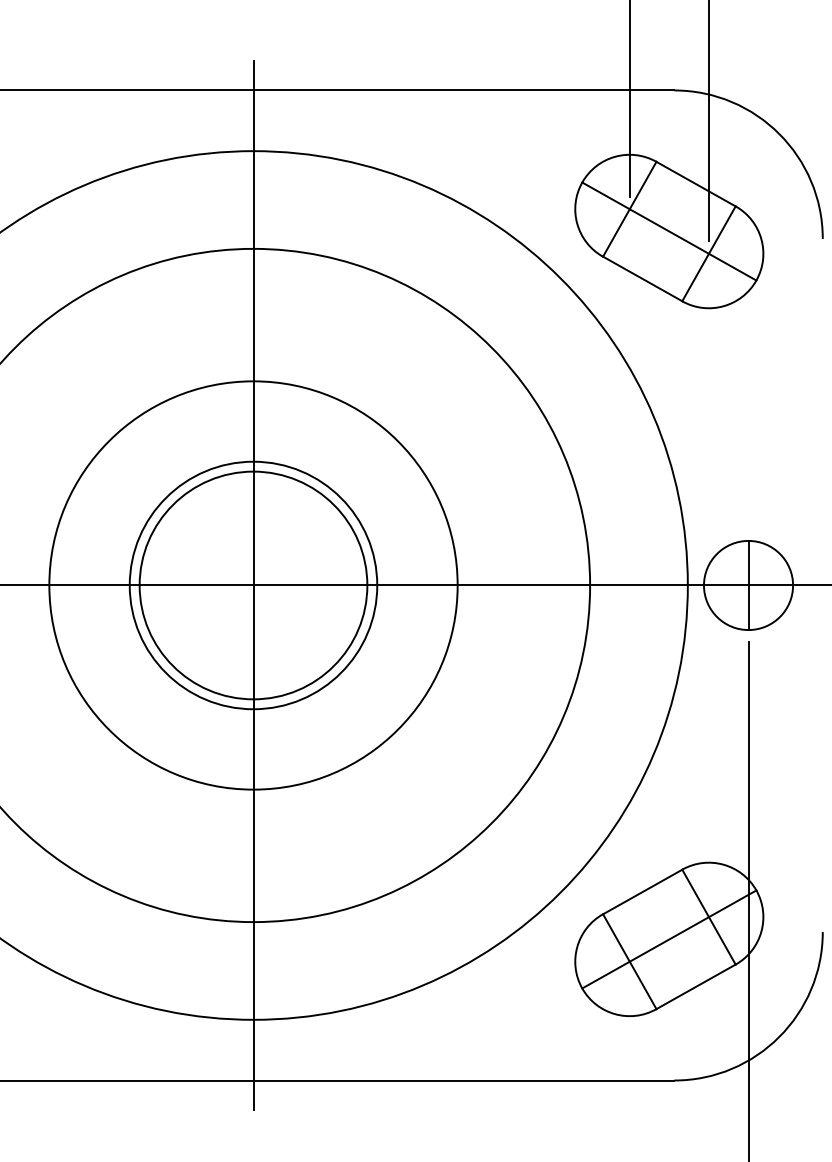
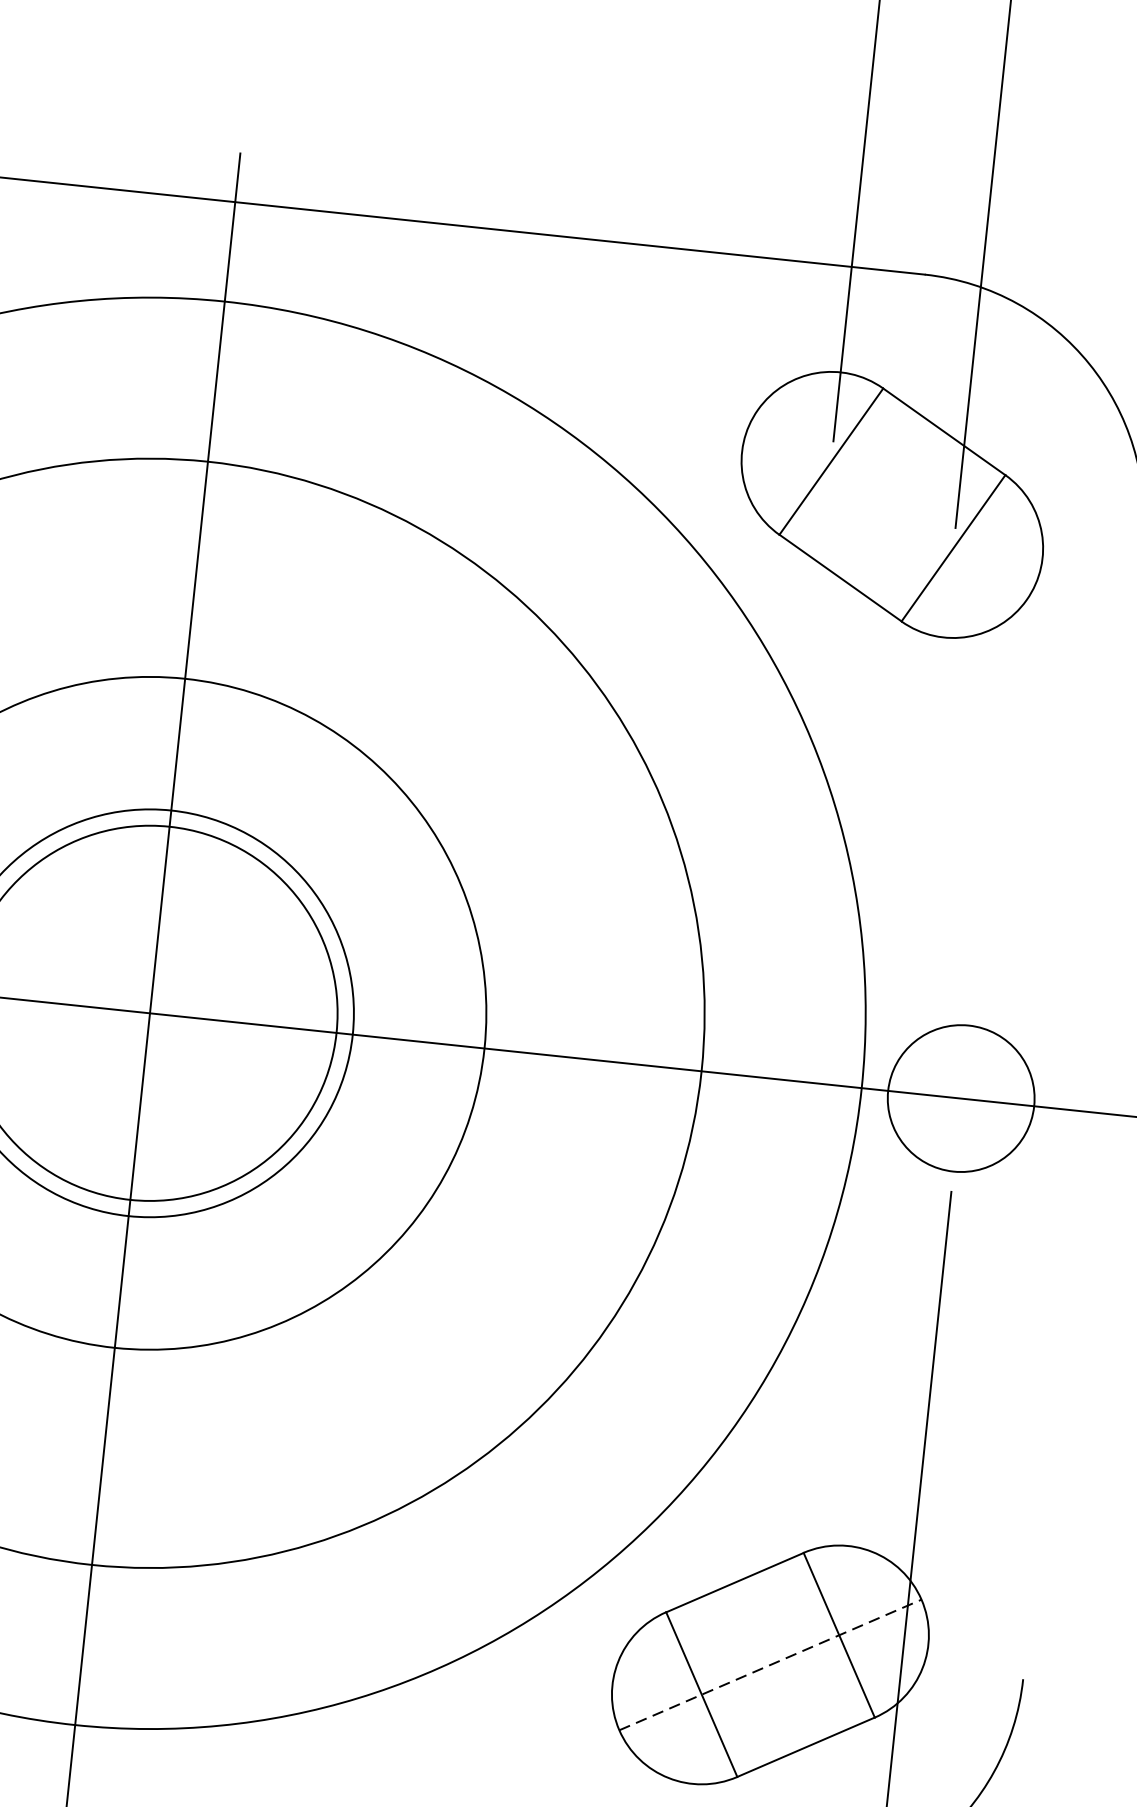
line: (669, 231) -> (892, 504), removed
line: (748, 585) -> (961, 1098), removed
line: (669, 939) -> (770, 1665), solid -> dashed

